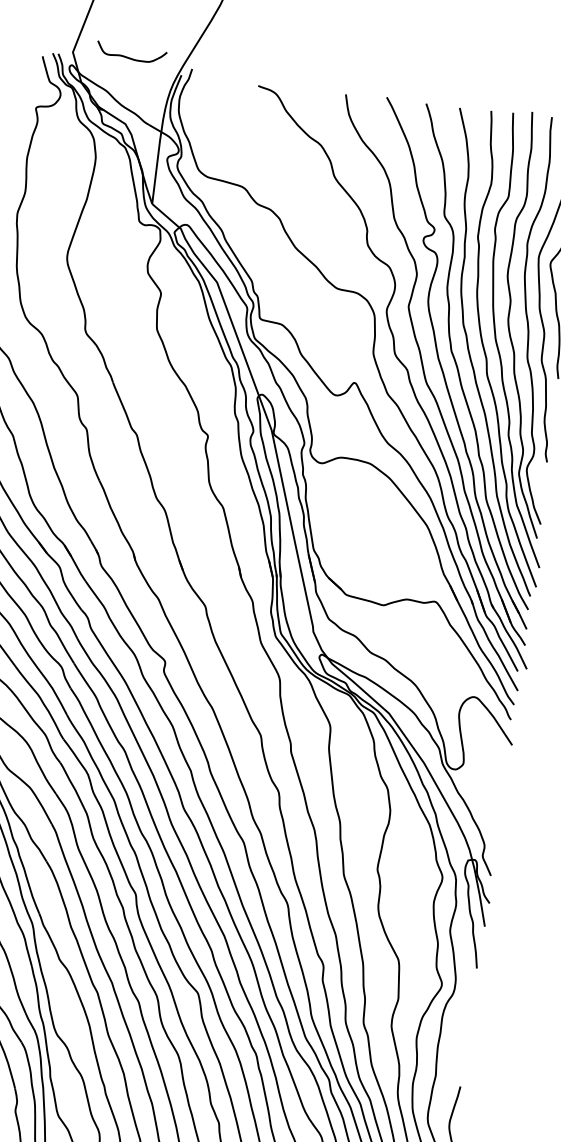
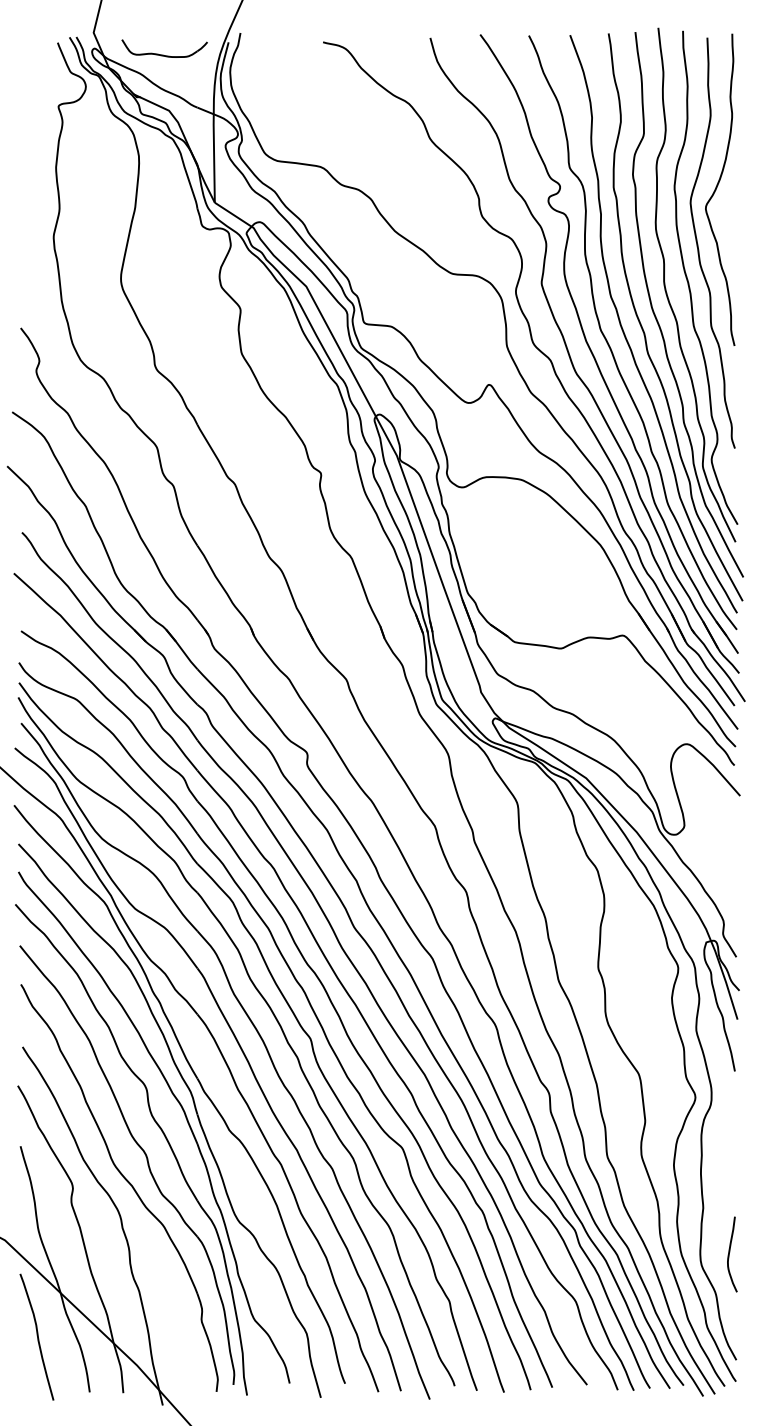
part: (130, 57) -> (163, 54), moved

